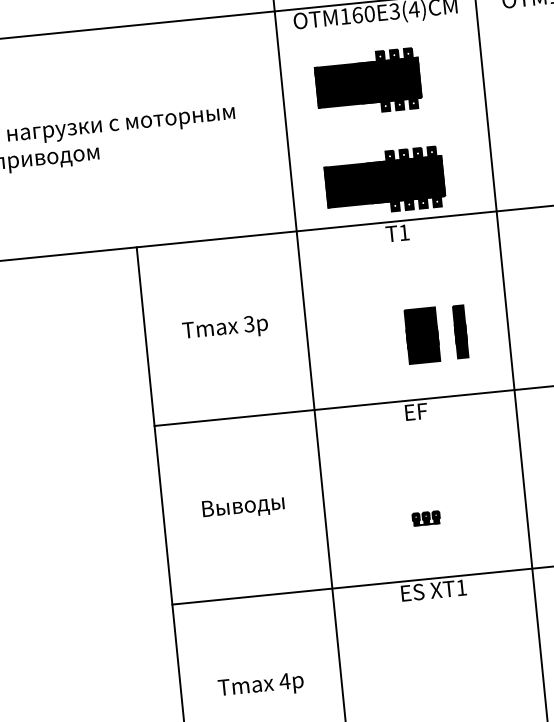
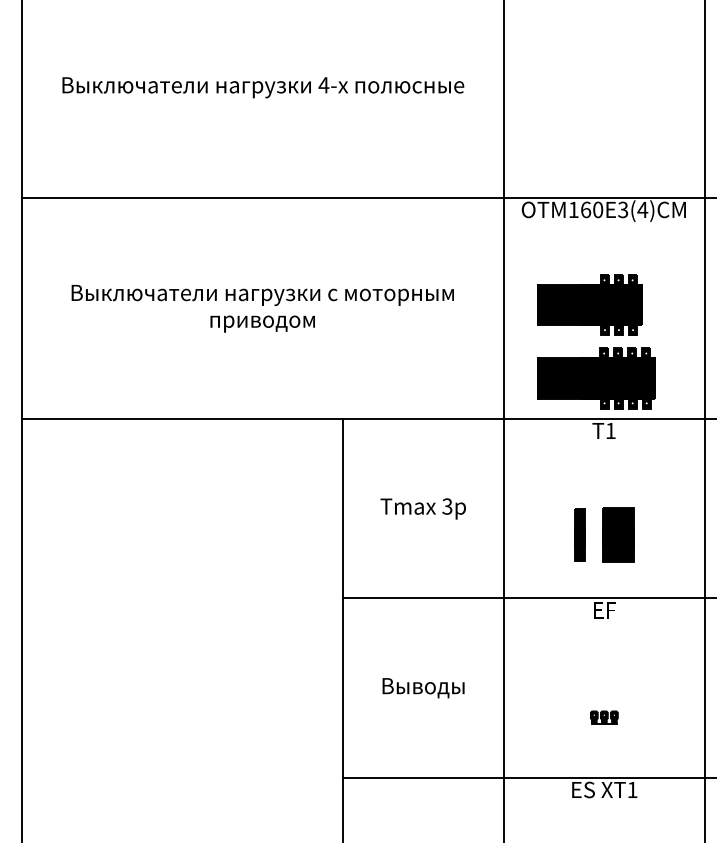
part: (367, 82) -> (589, 304), moved
part: (460, 331) -> (579, 534), moved

